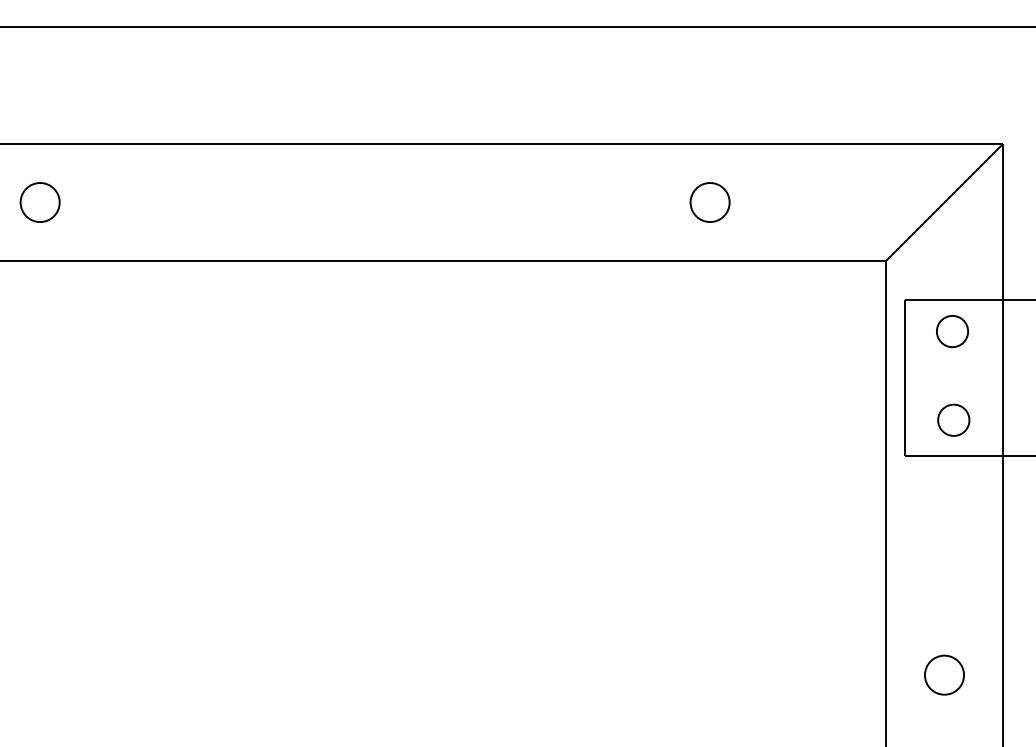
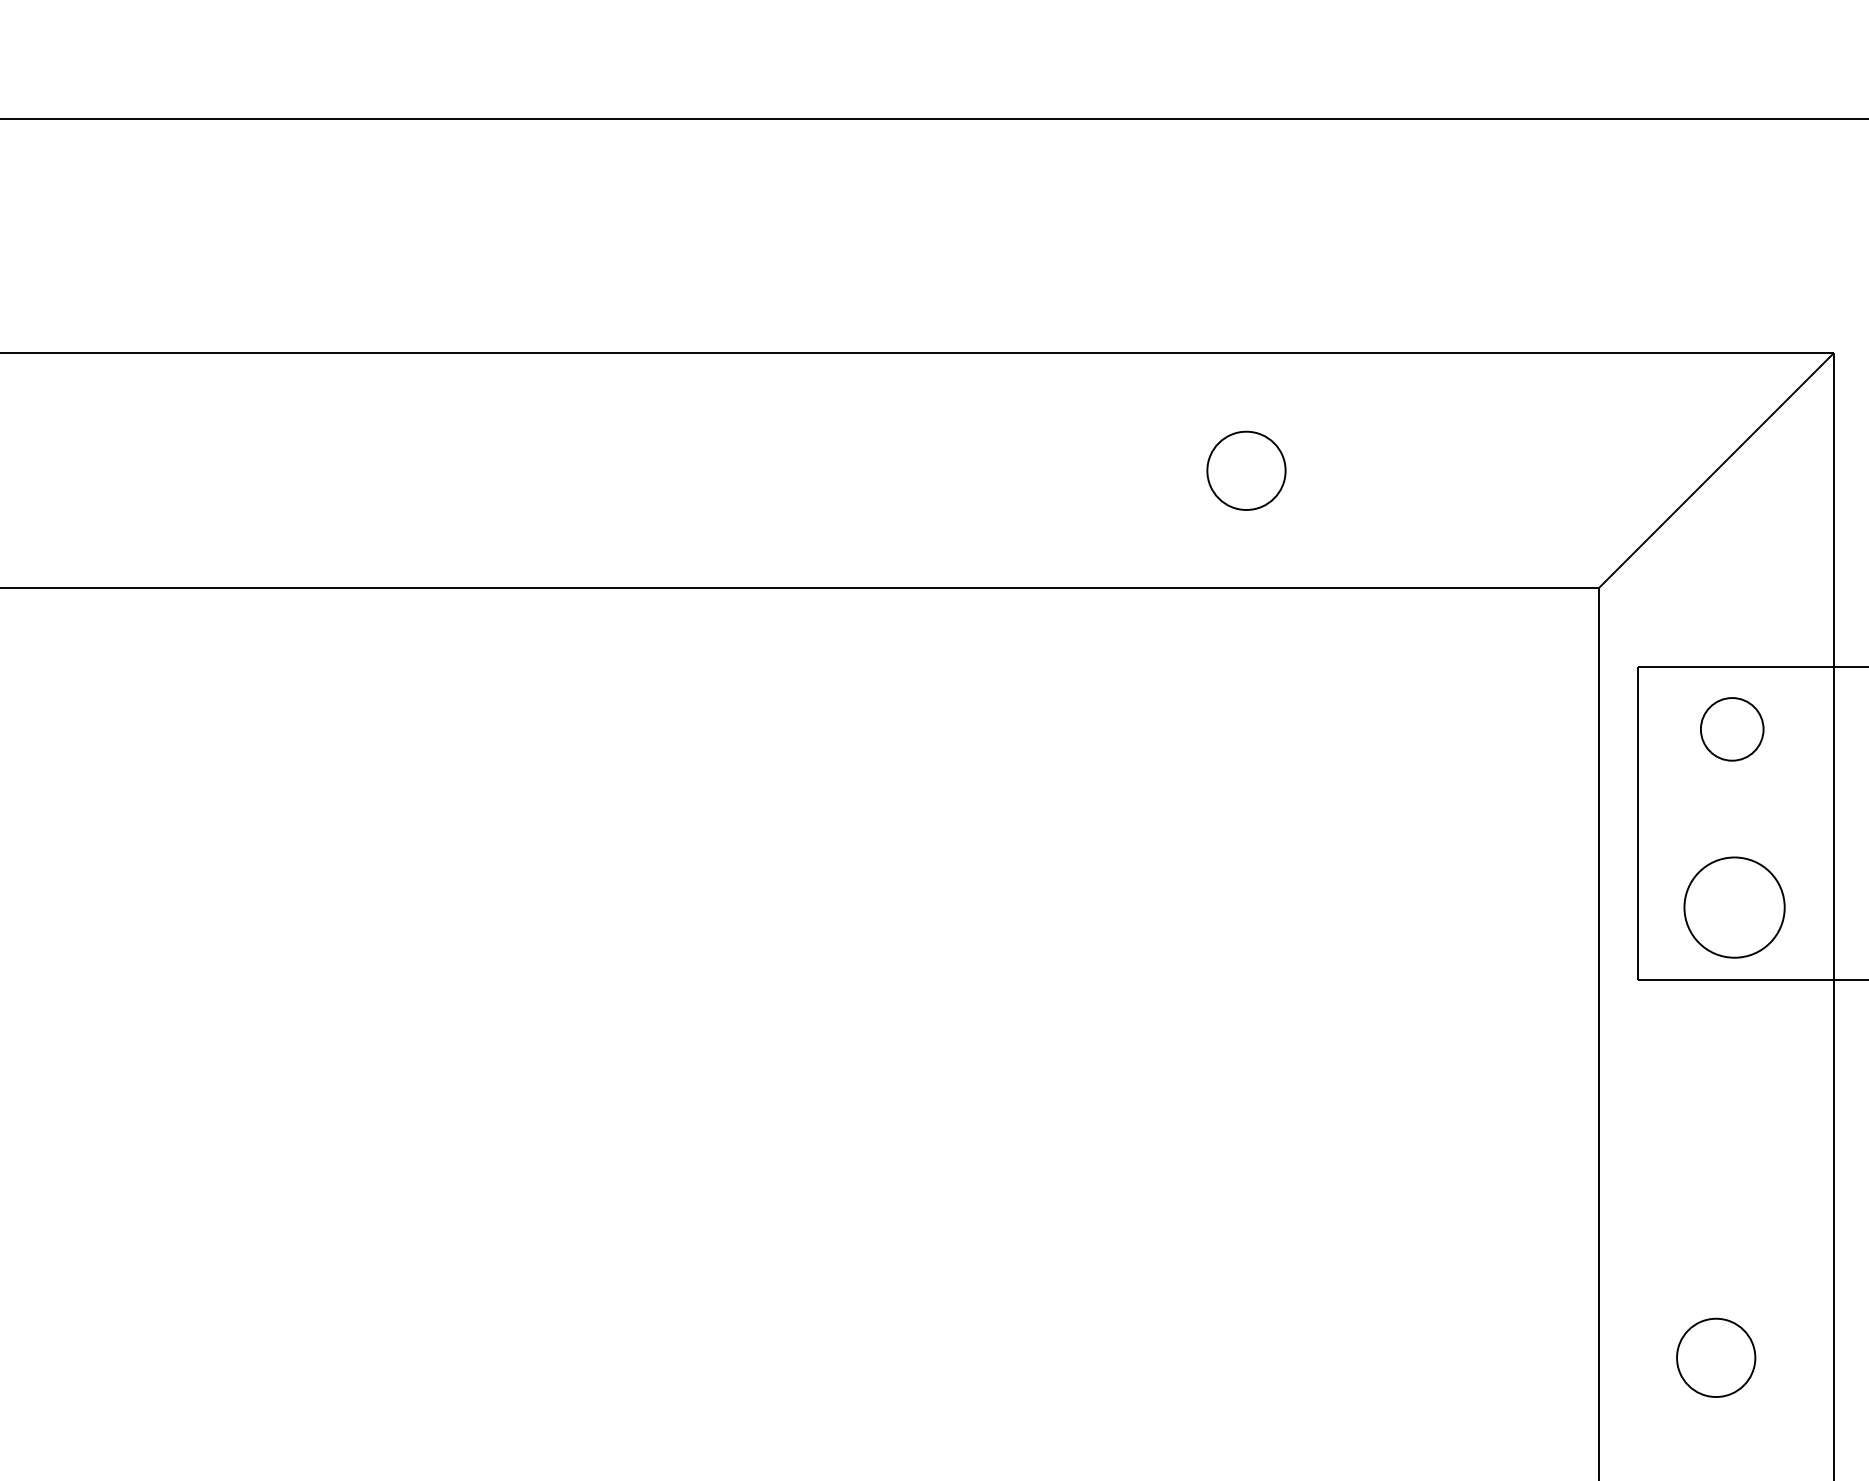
part: (953, 419) -> (1734, 905), size x1.6
part: (944, 674) -> (1716, 1356), moved

